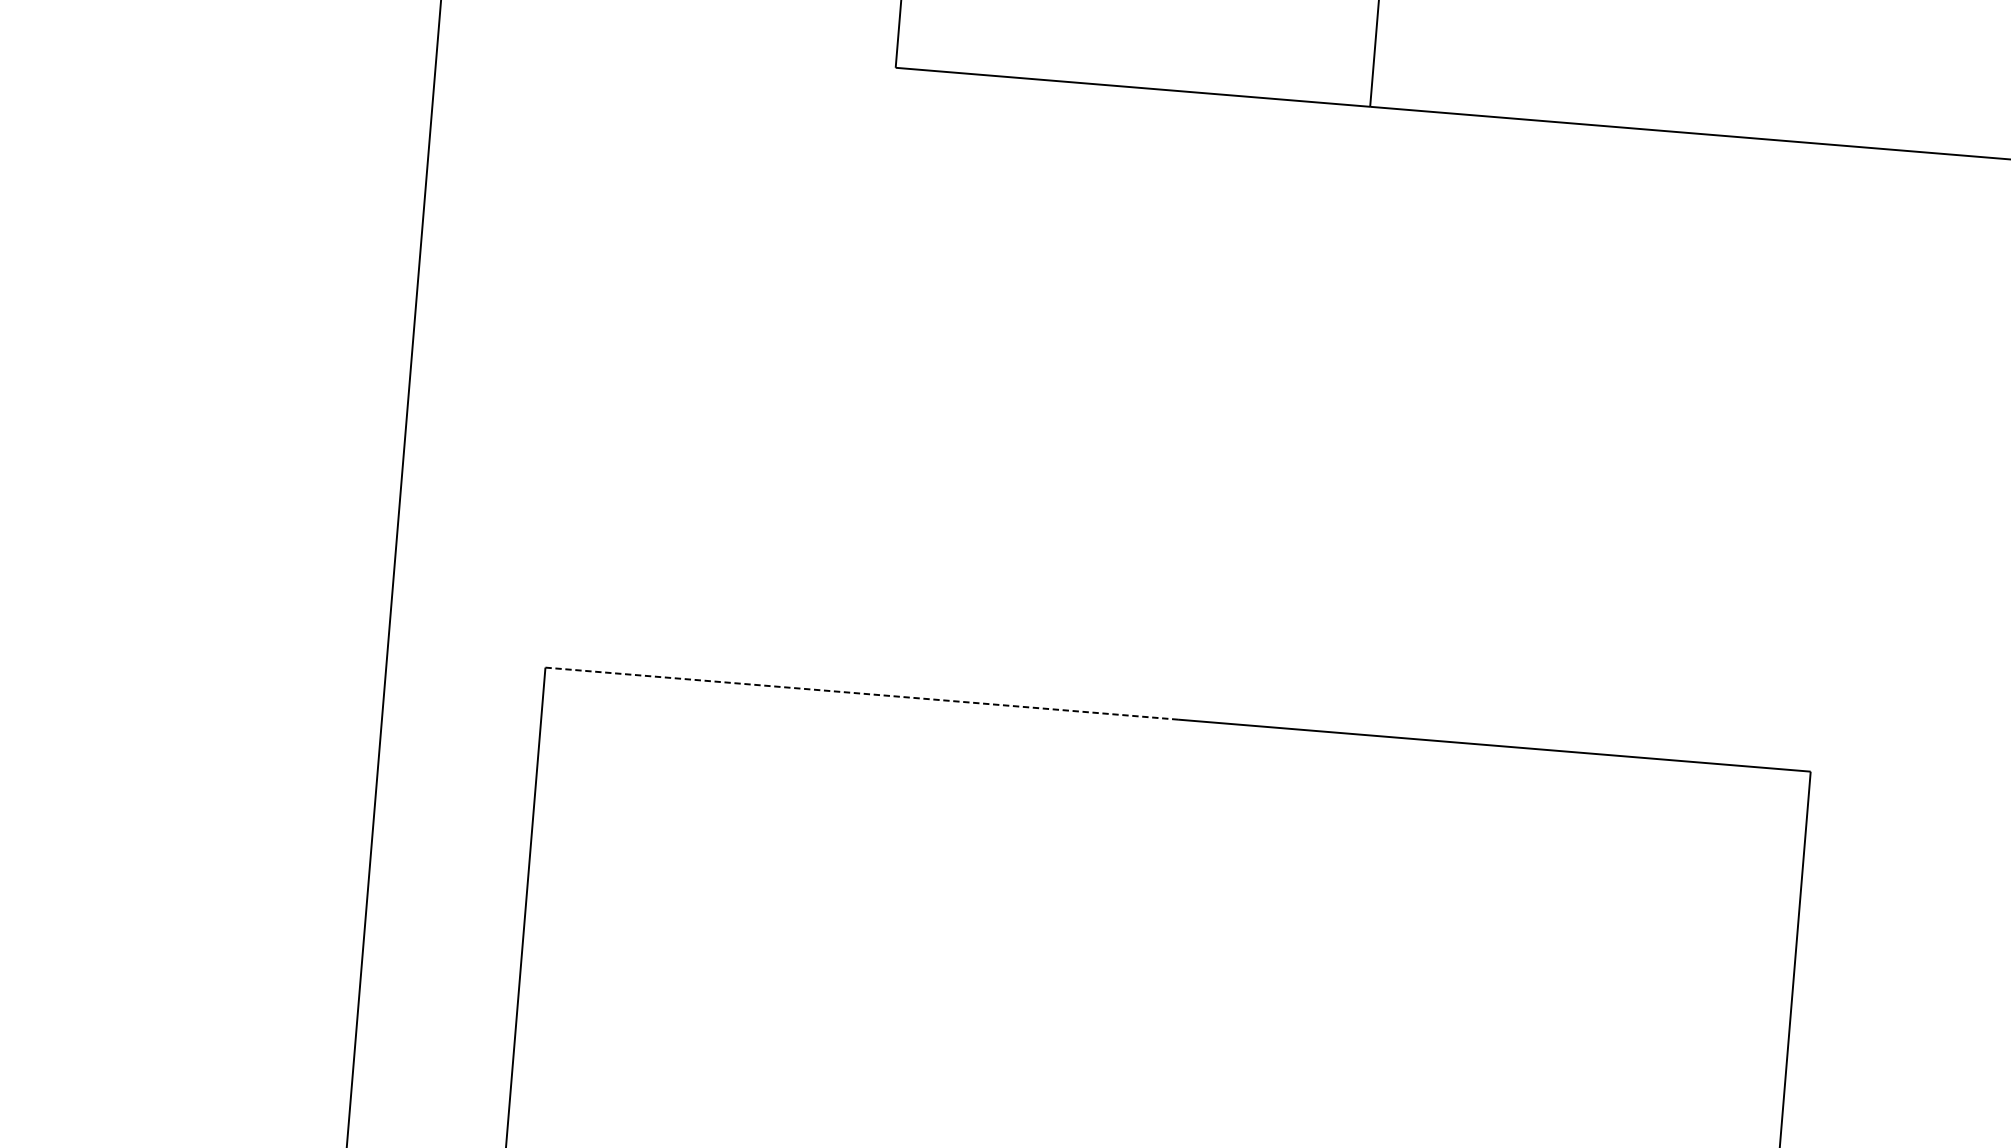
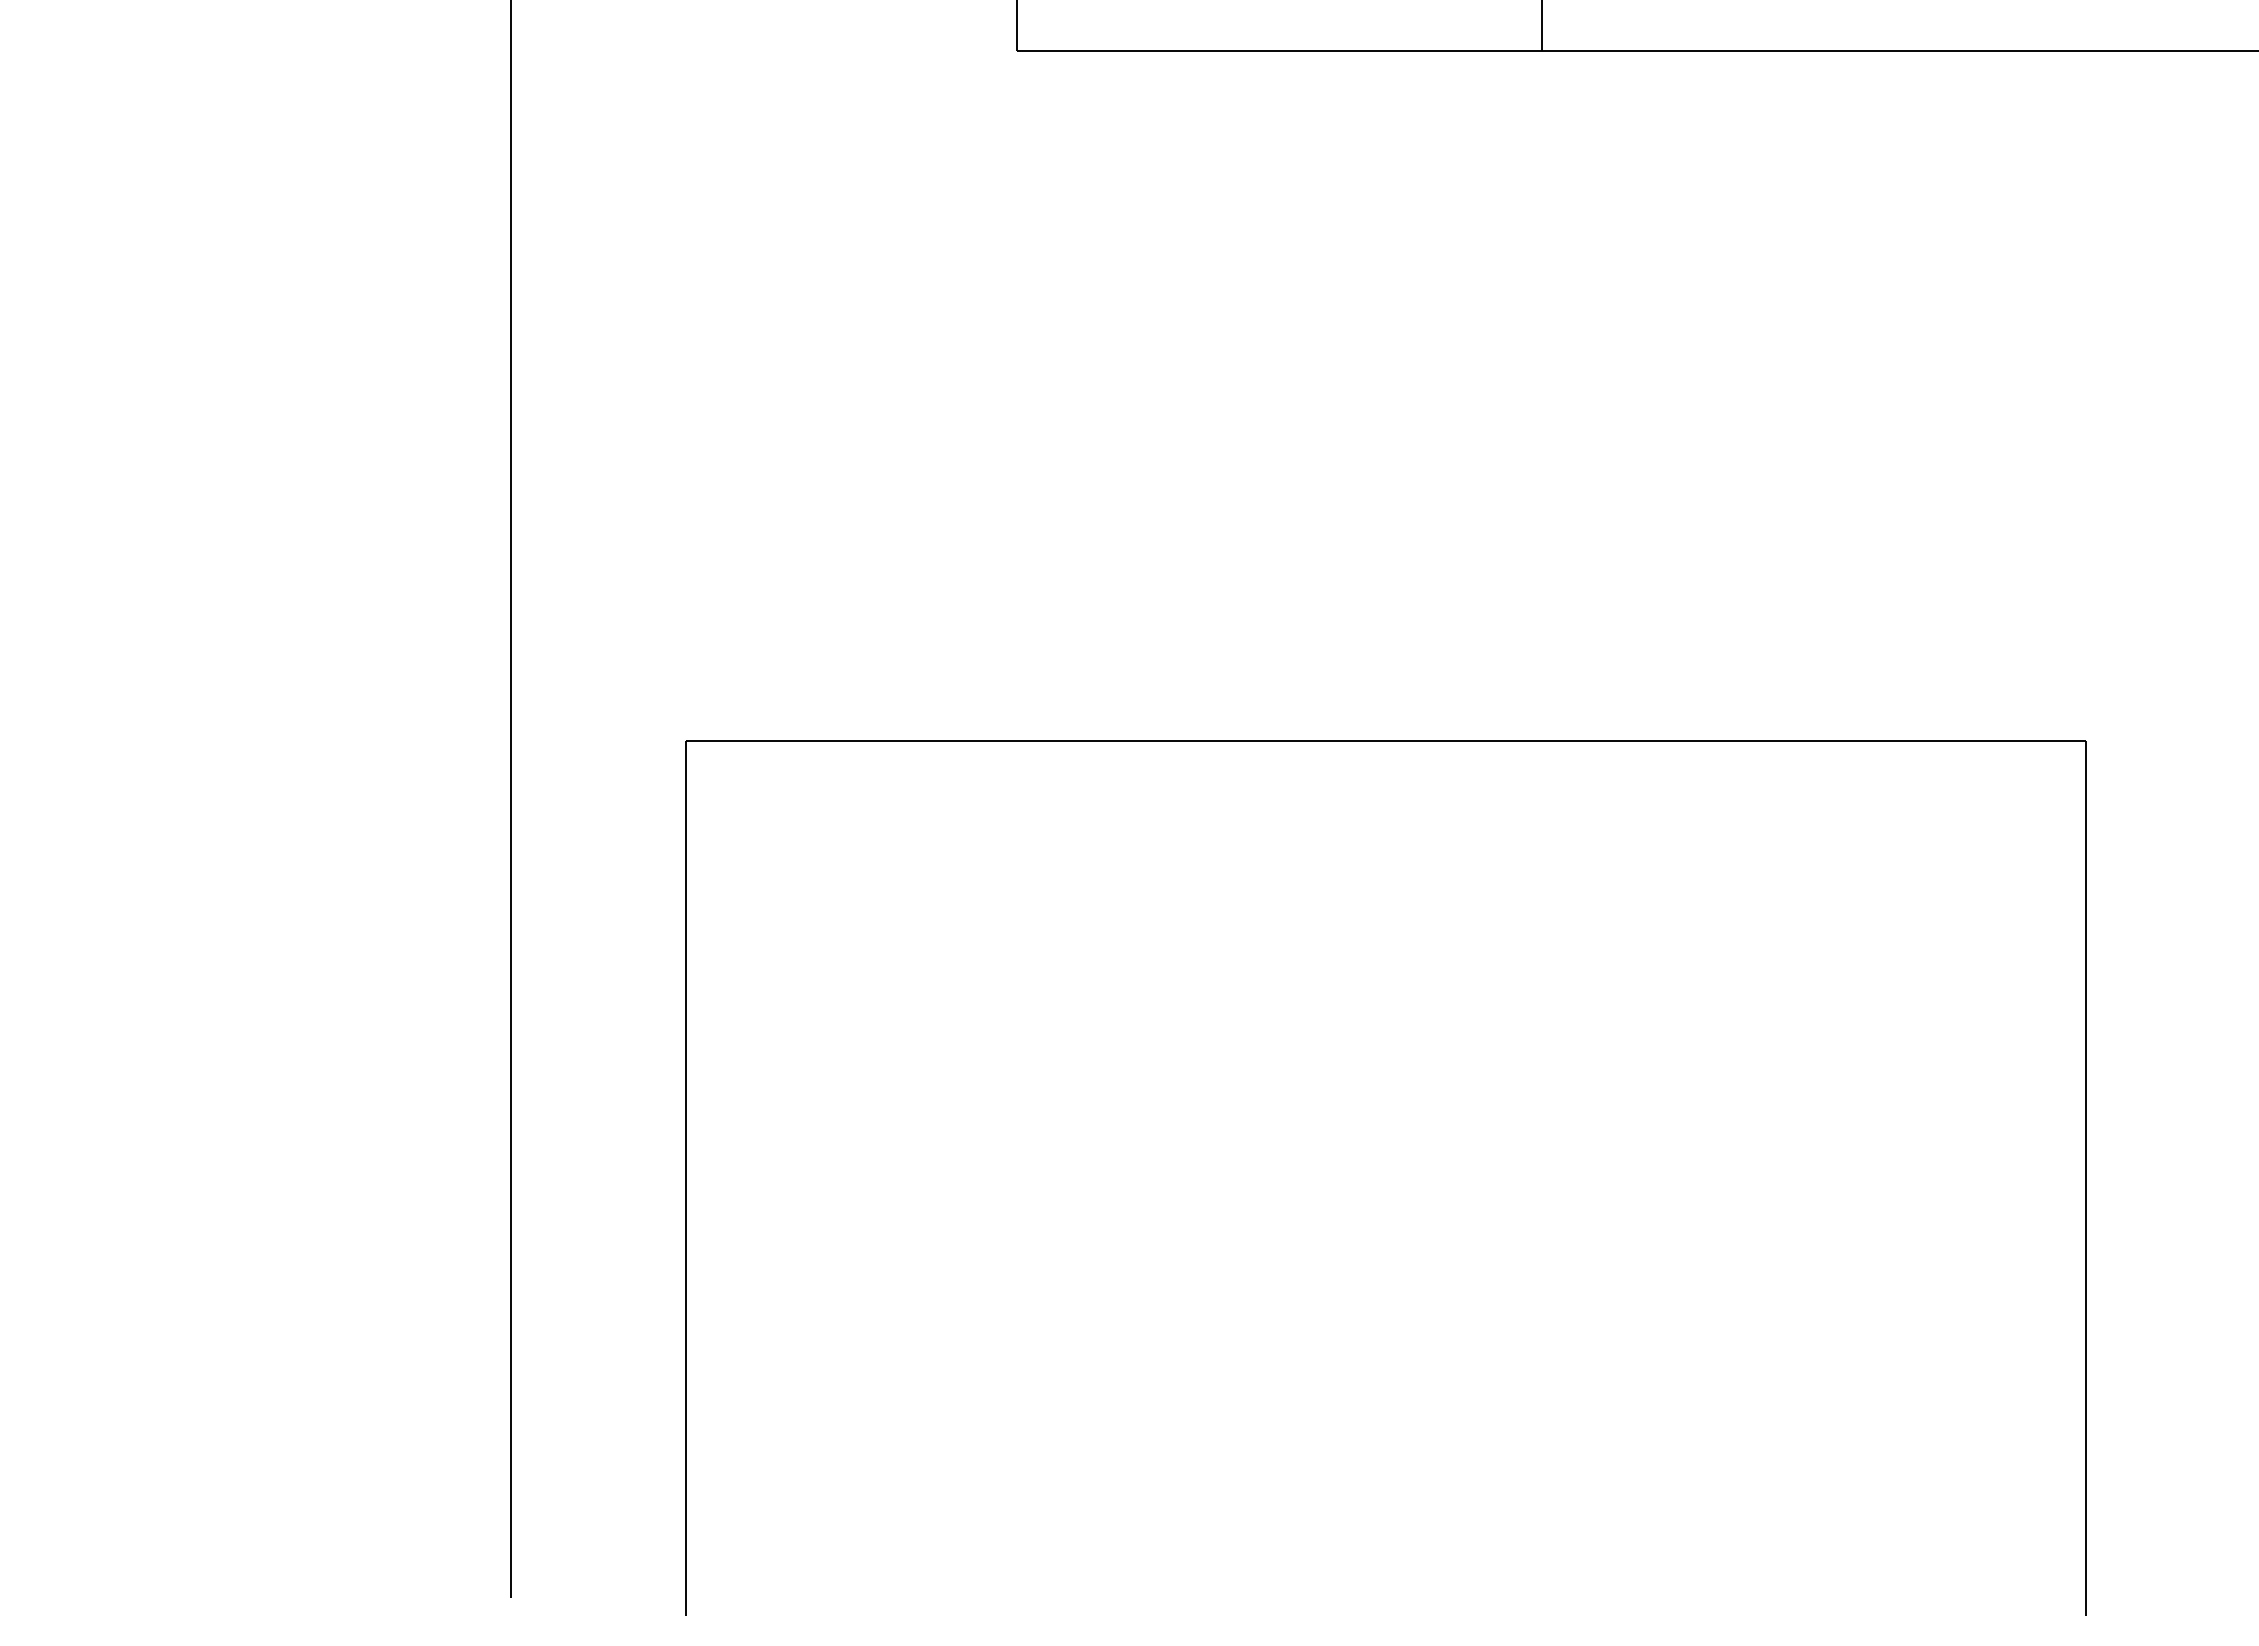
line: (862, 693) -> (1036, 741), dashed -> solid

